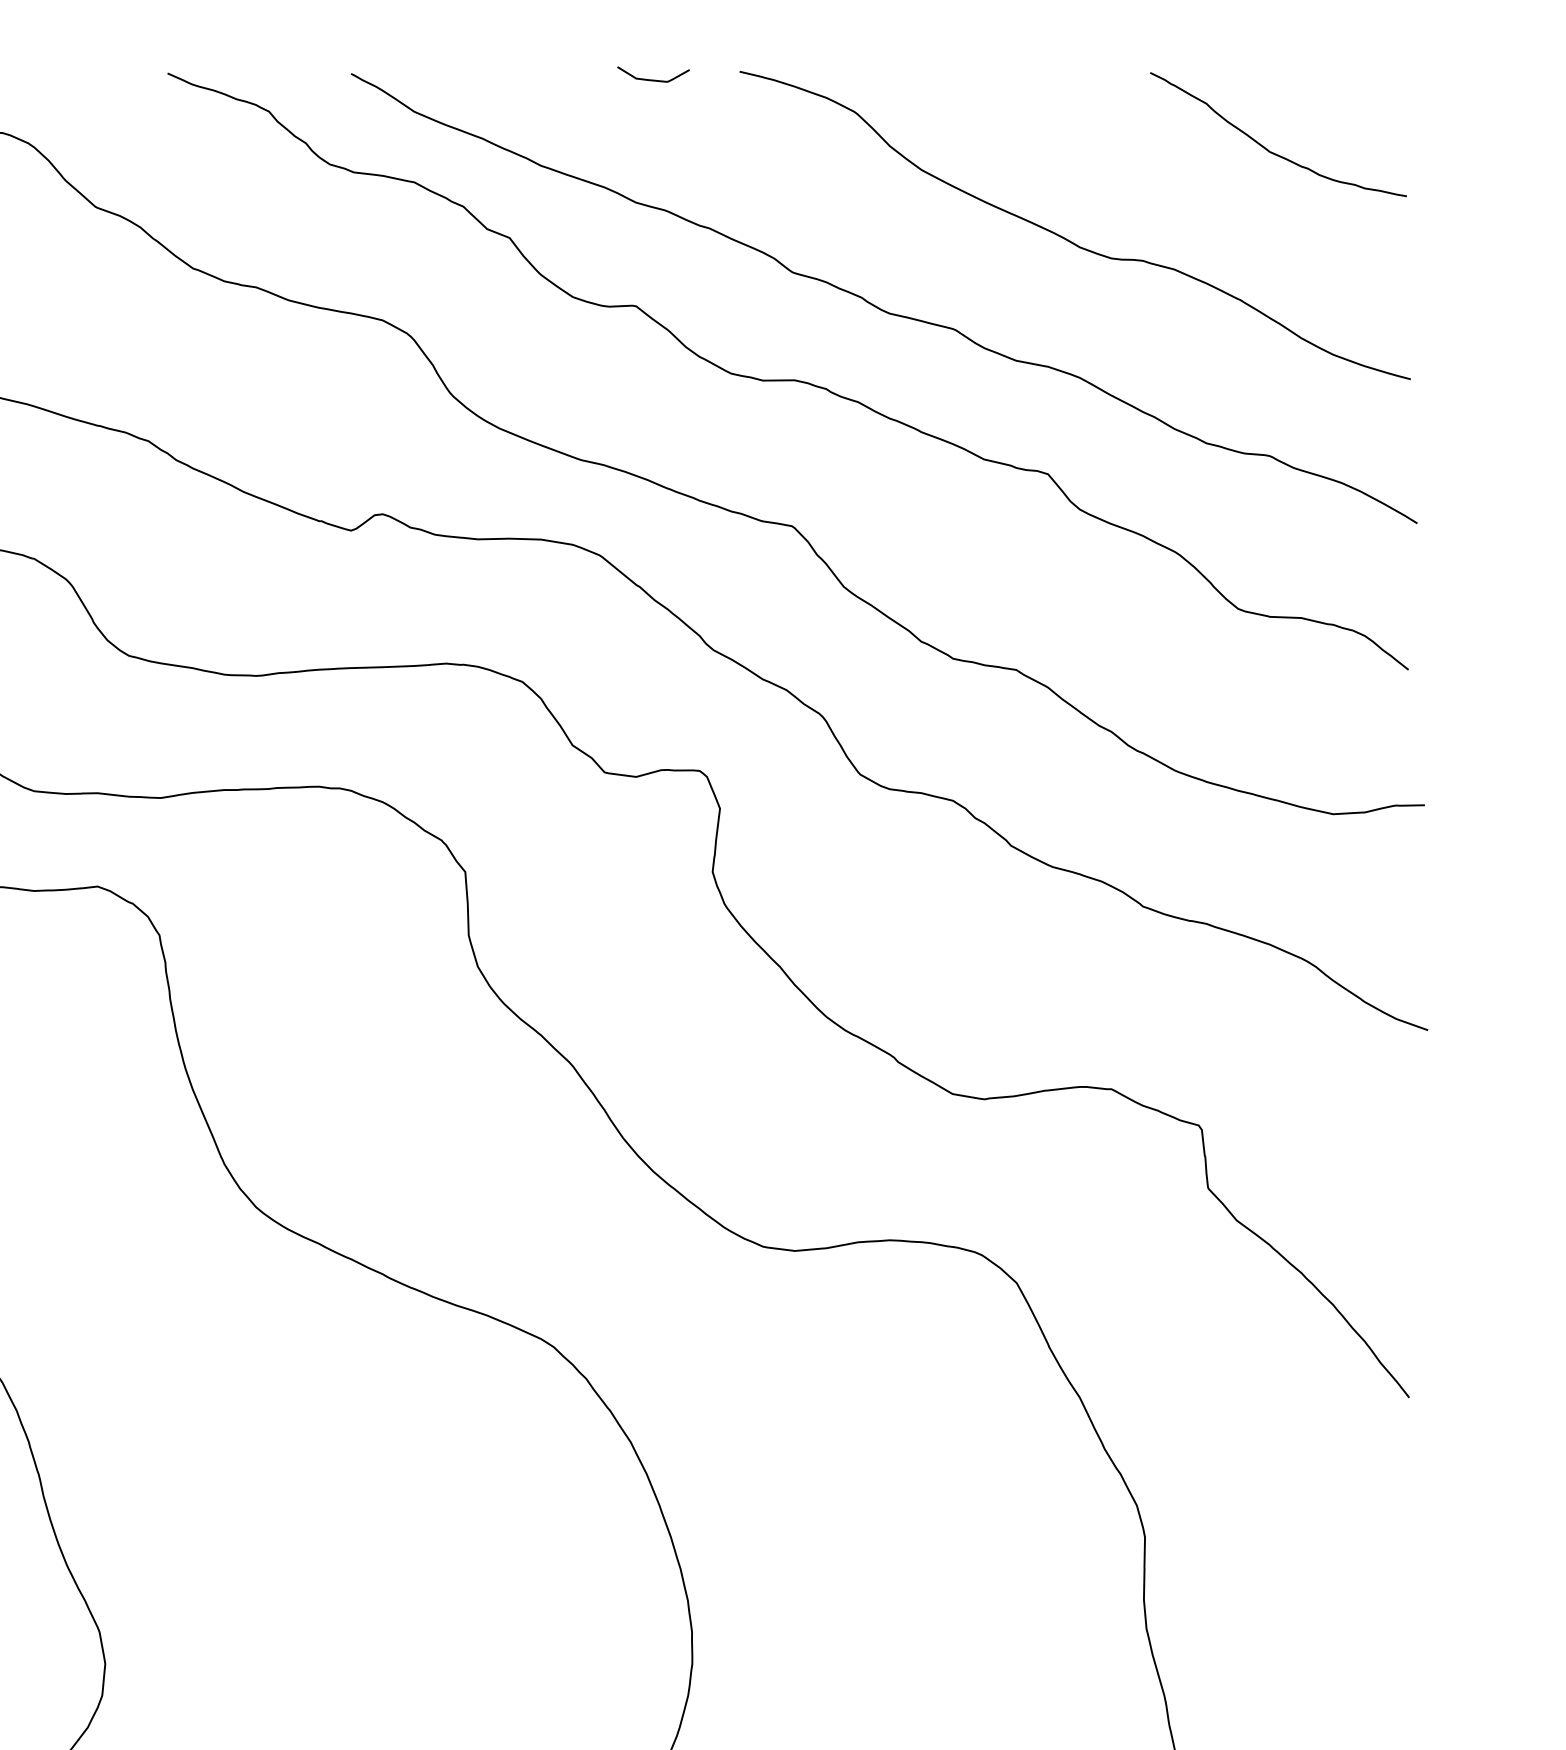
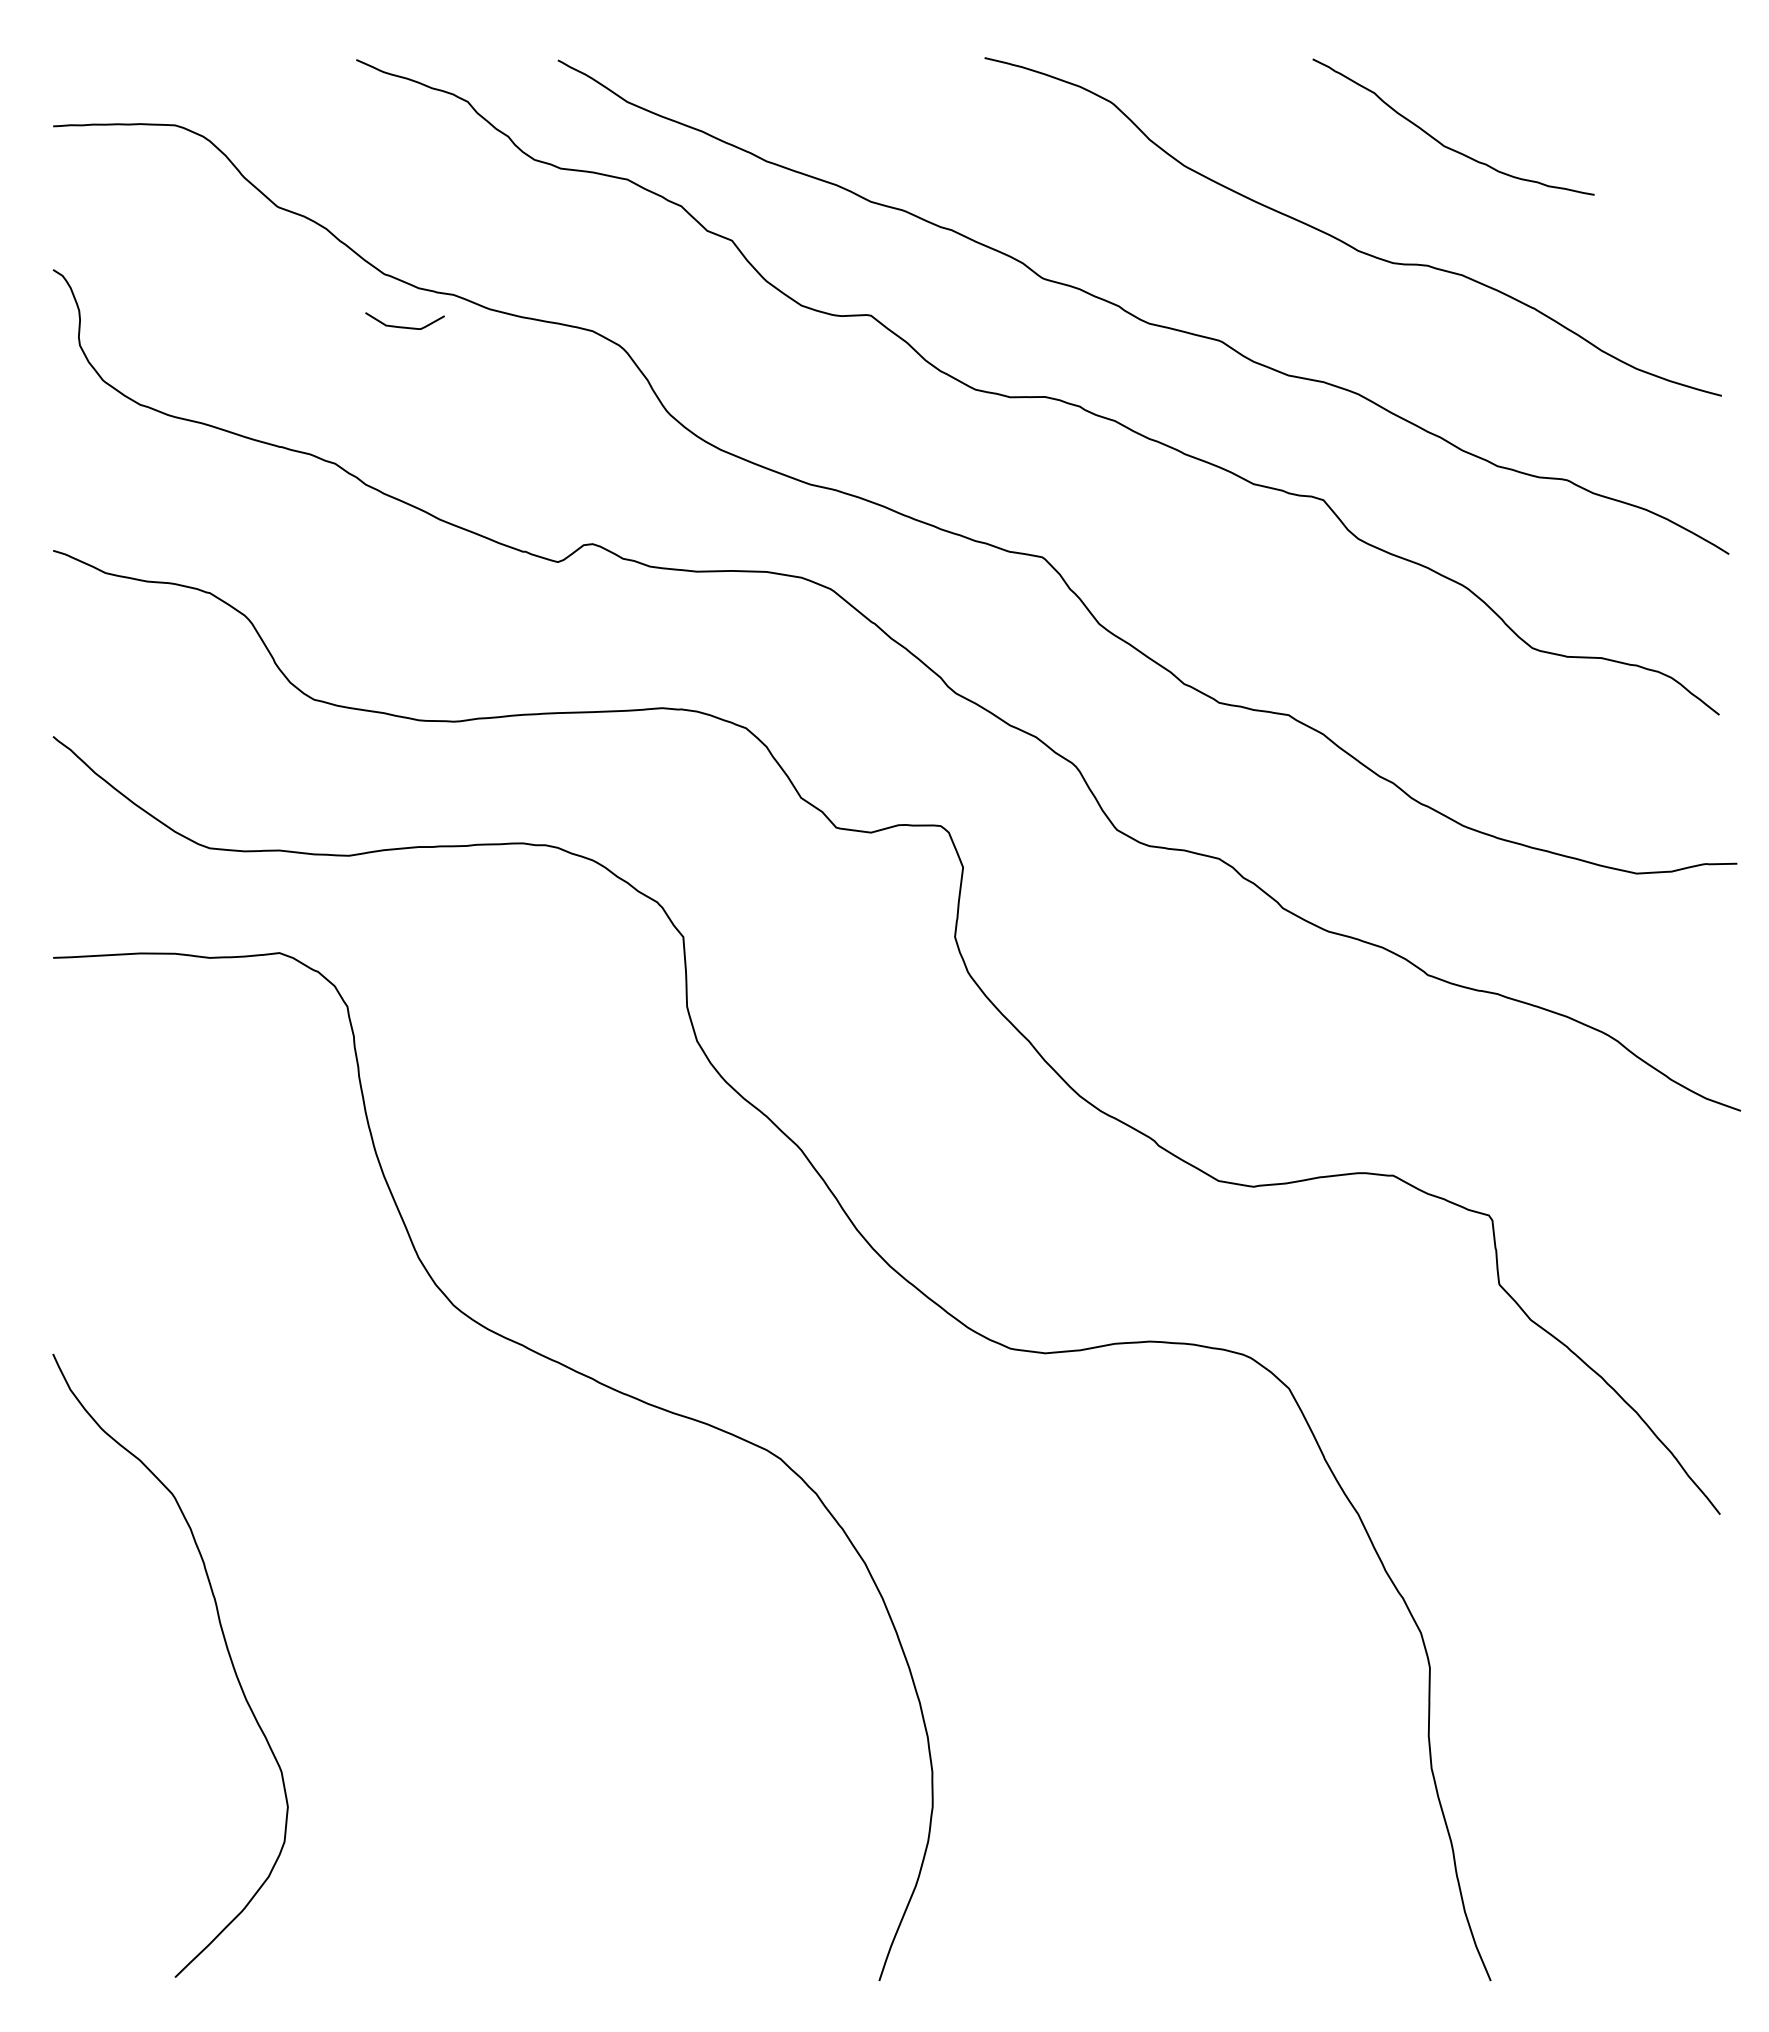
curve: (653, 79) -> (404, 326), moved
curve: (1267, 148) -> (1441, 142), moved

